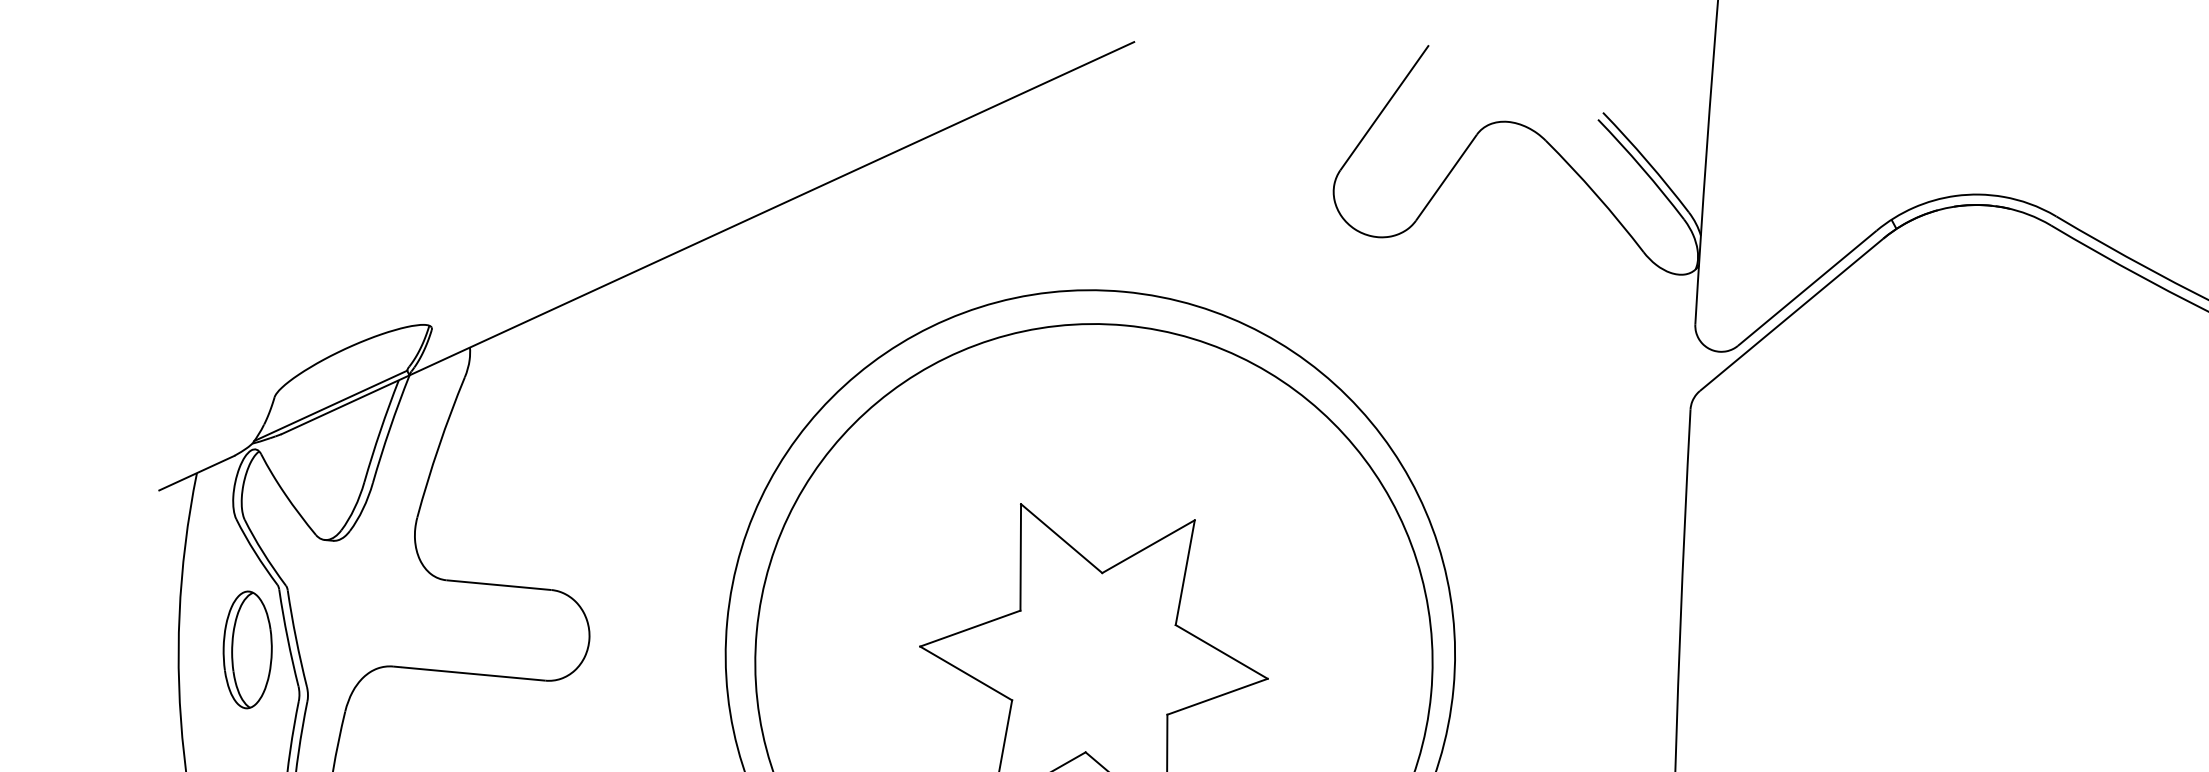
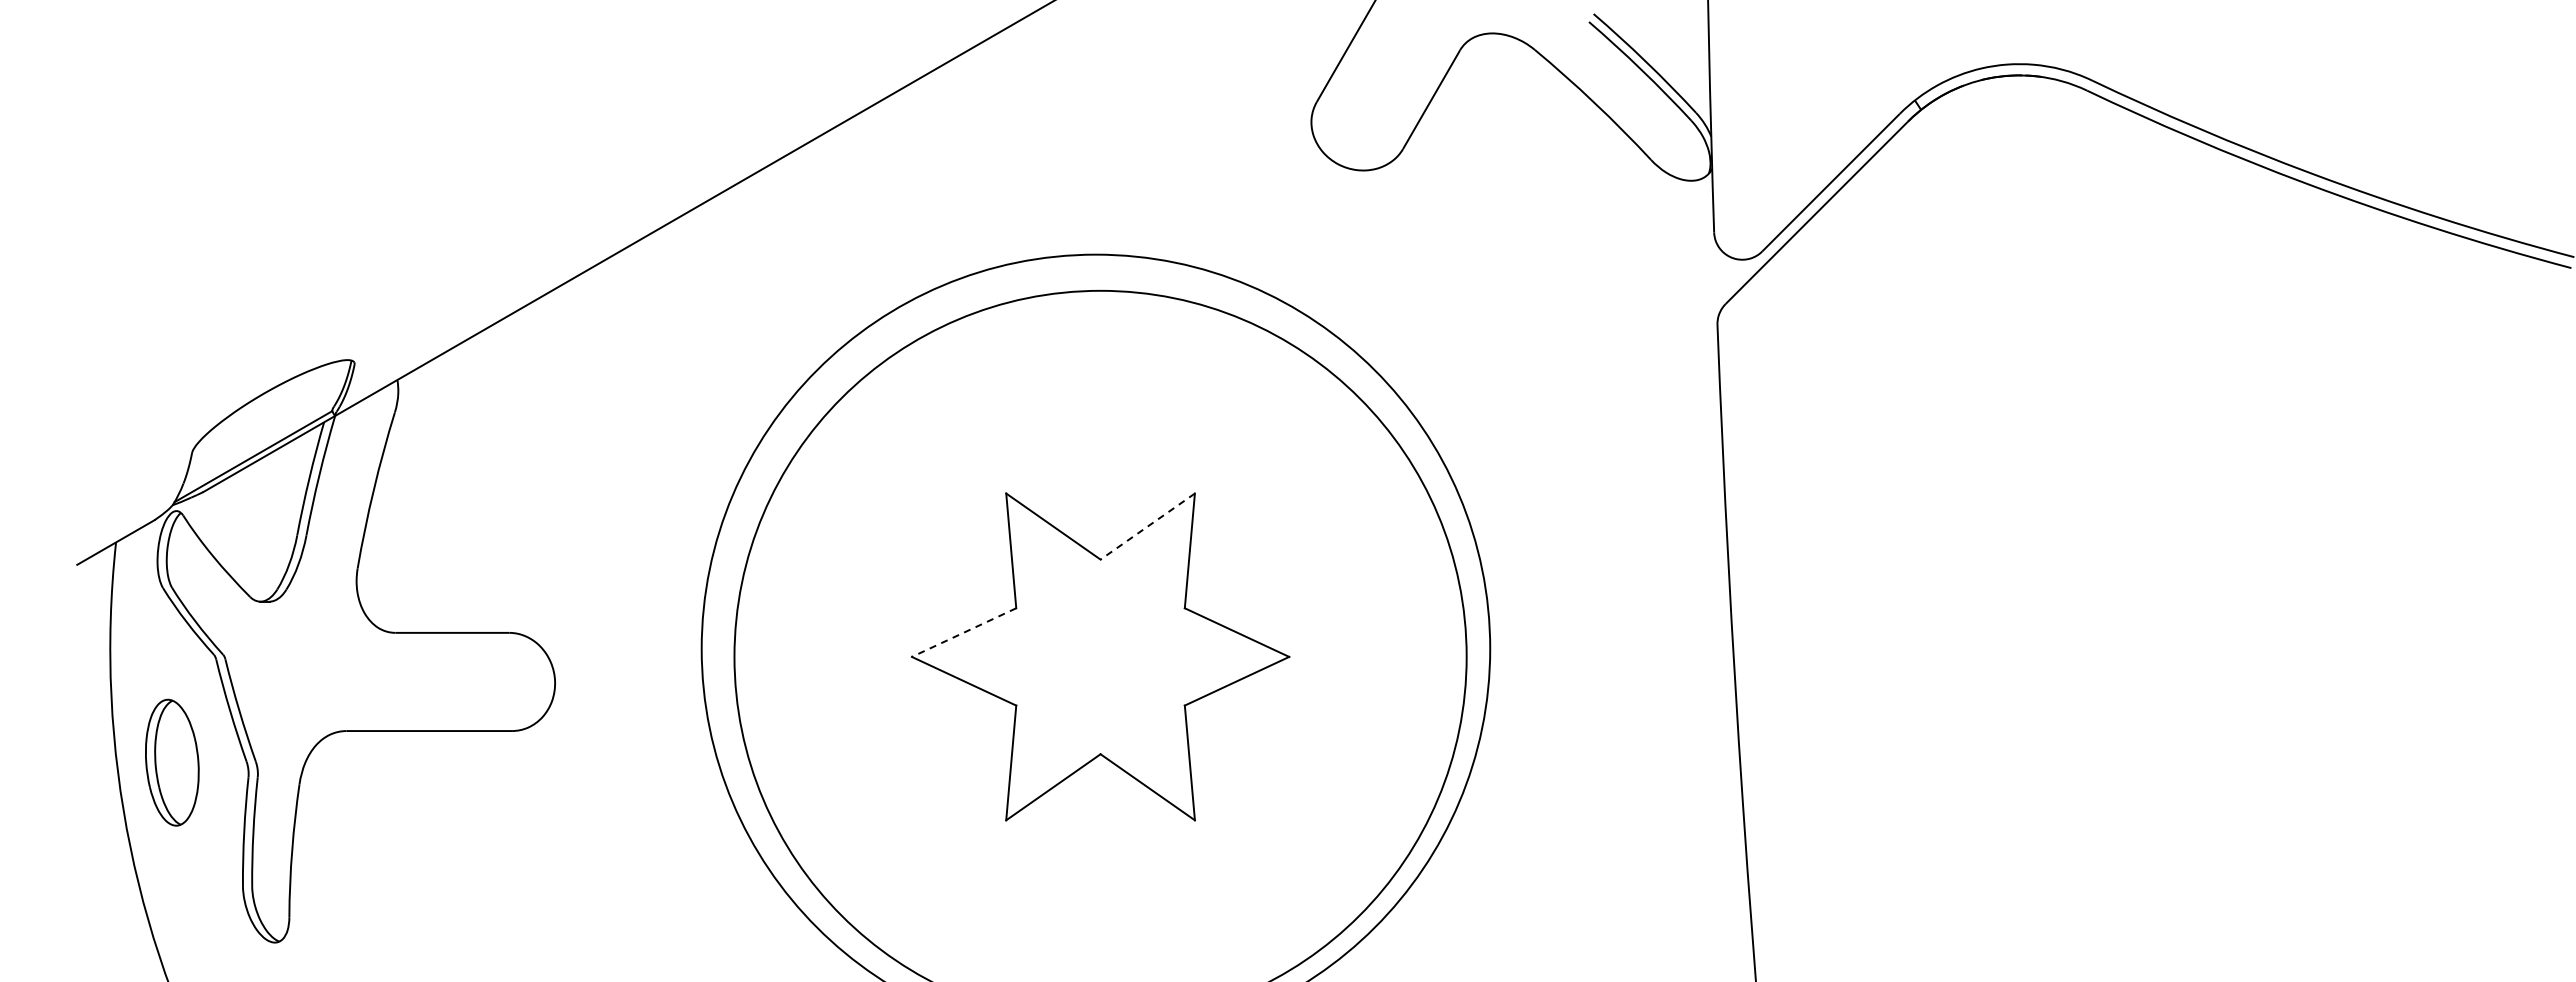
line: (1148, 546) -> (1147, 526), solid -> dashed
line: (970, 628) -> (964, 632), solid -> dashed
part: (247, 649) -> (172, 762), moved

